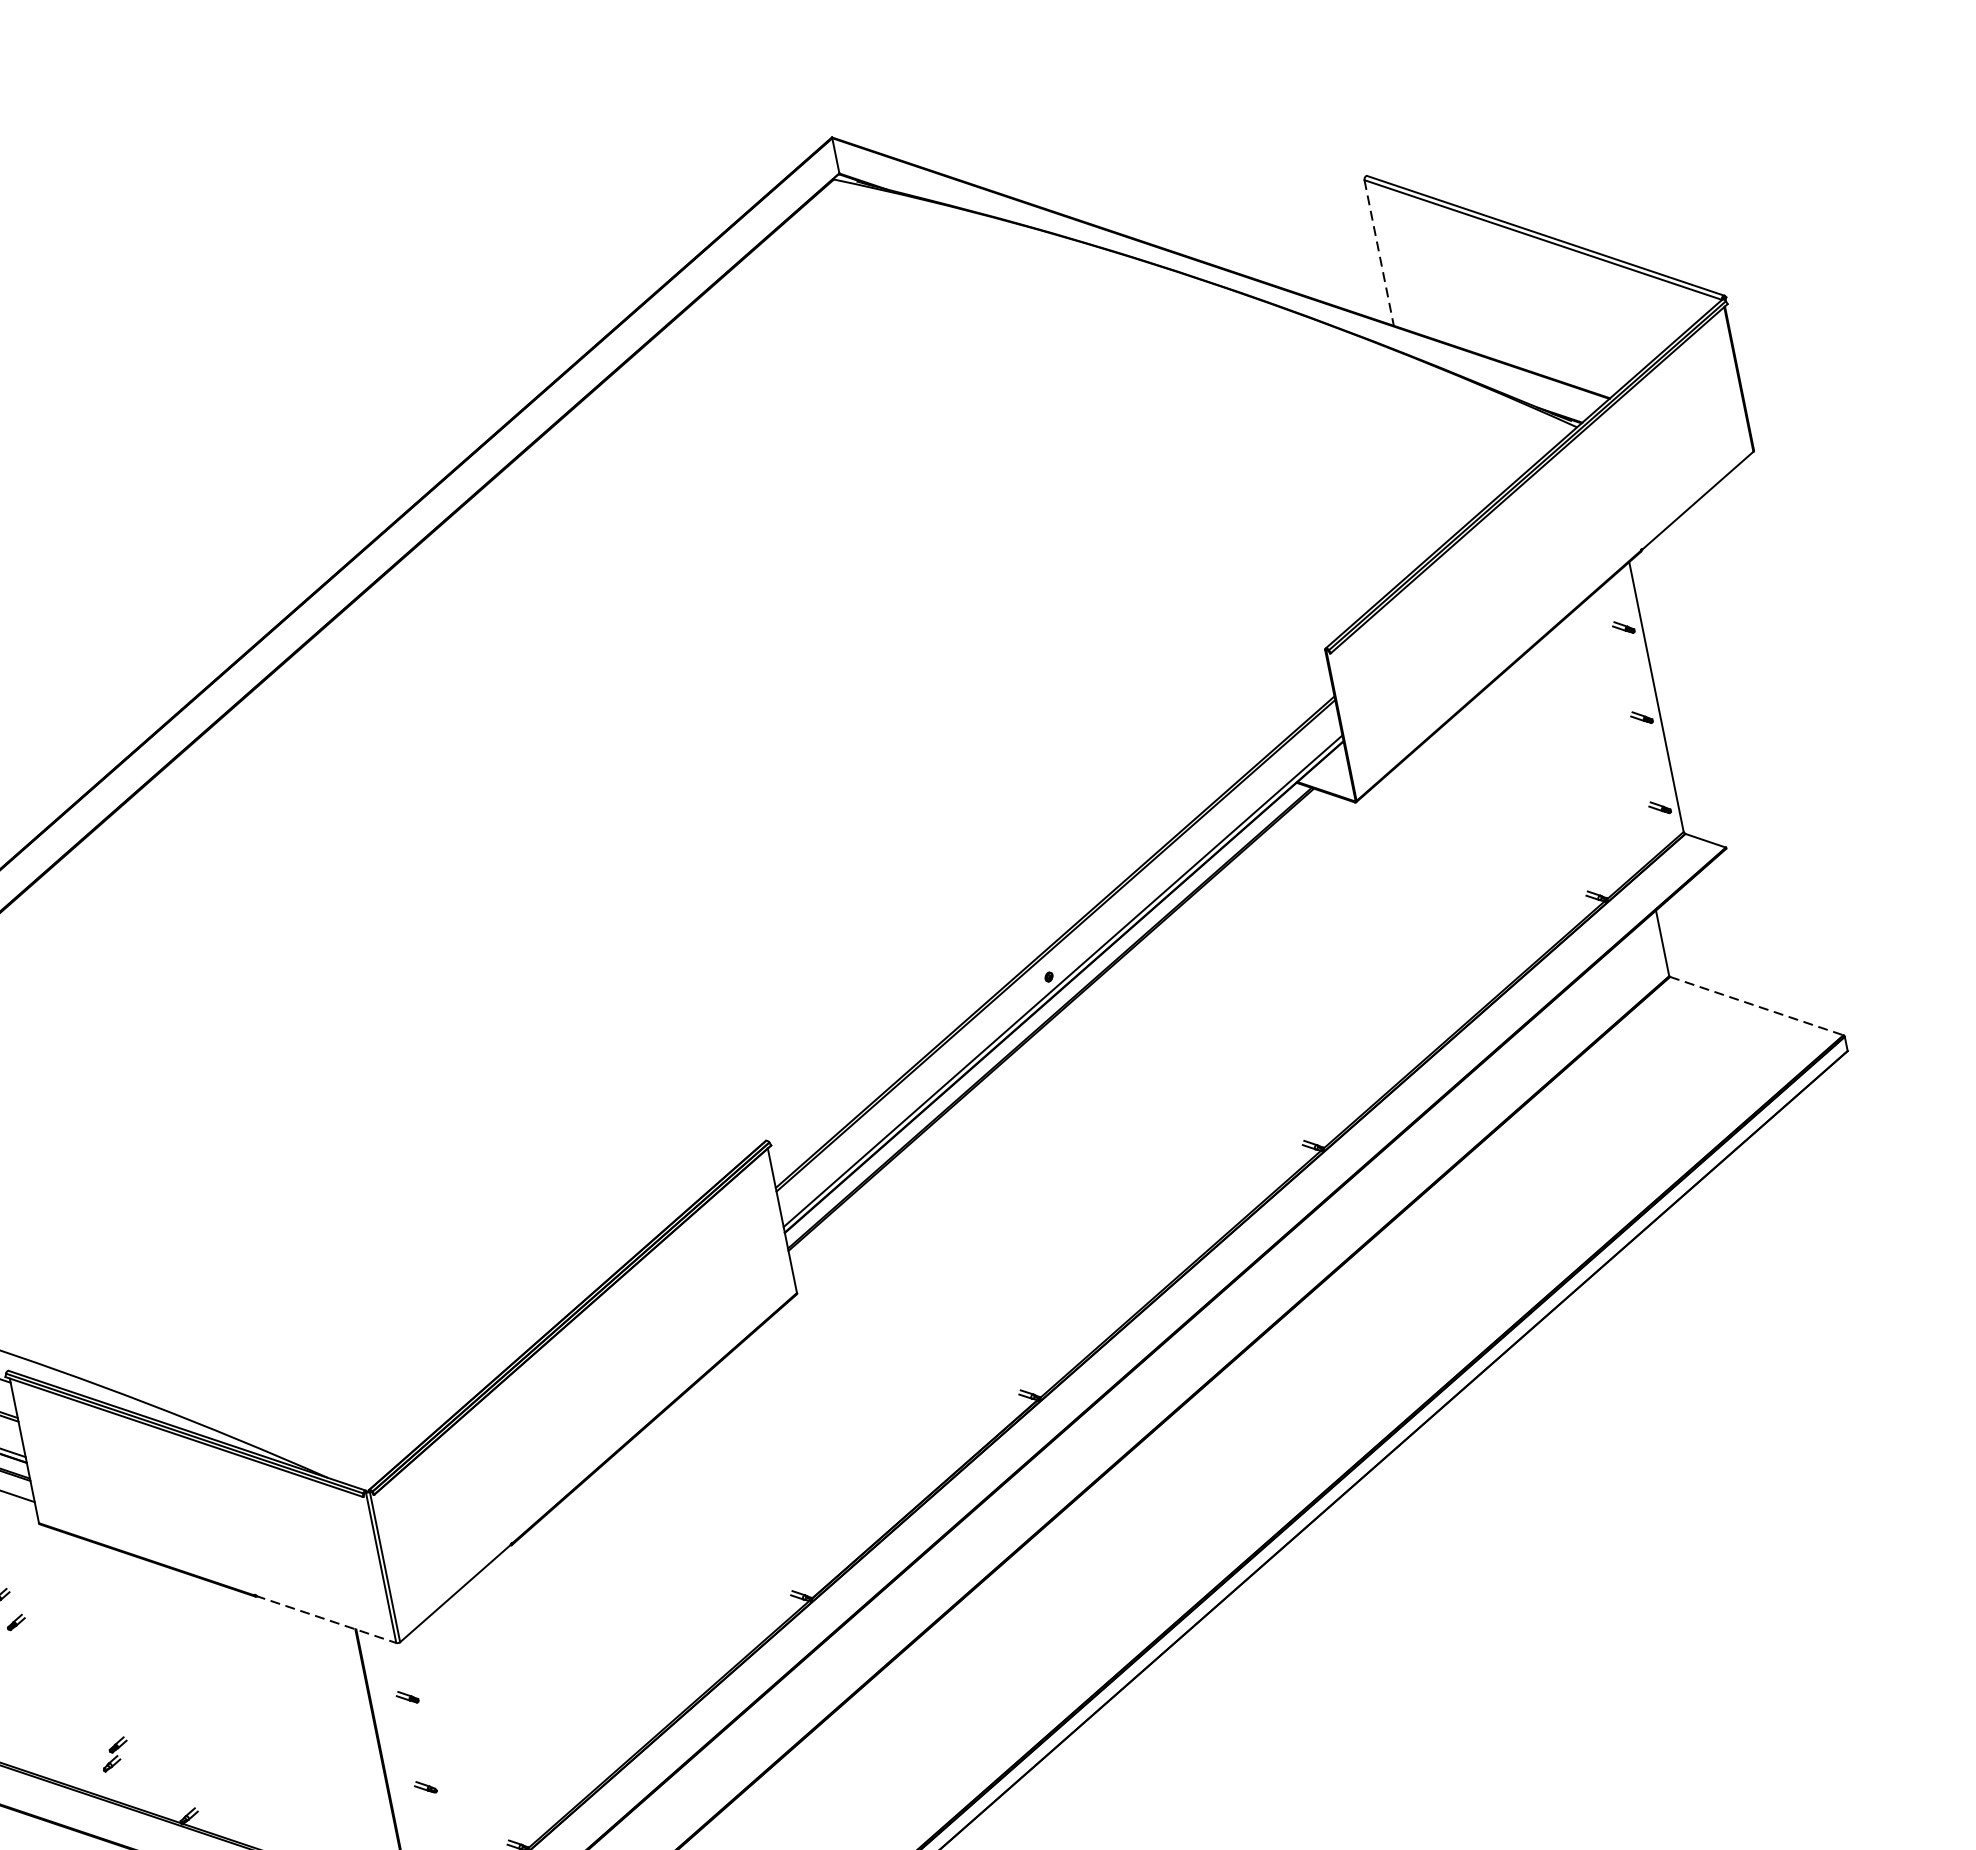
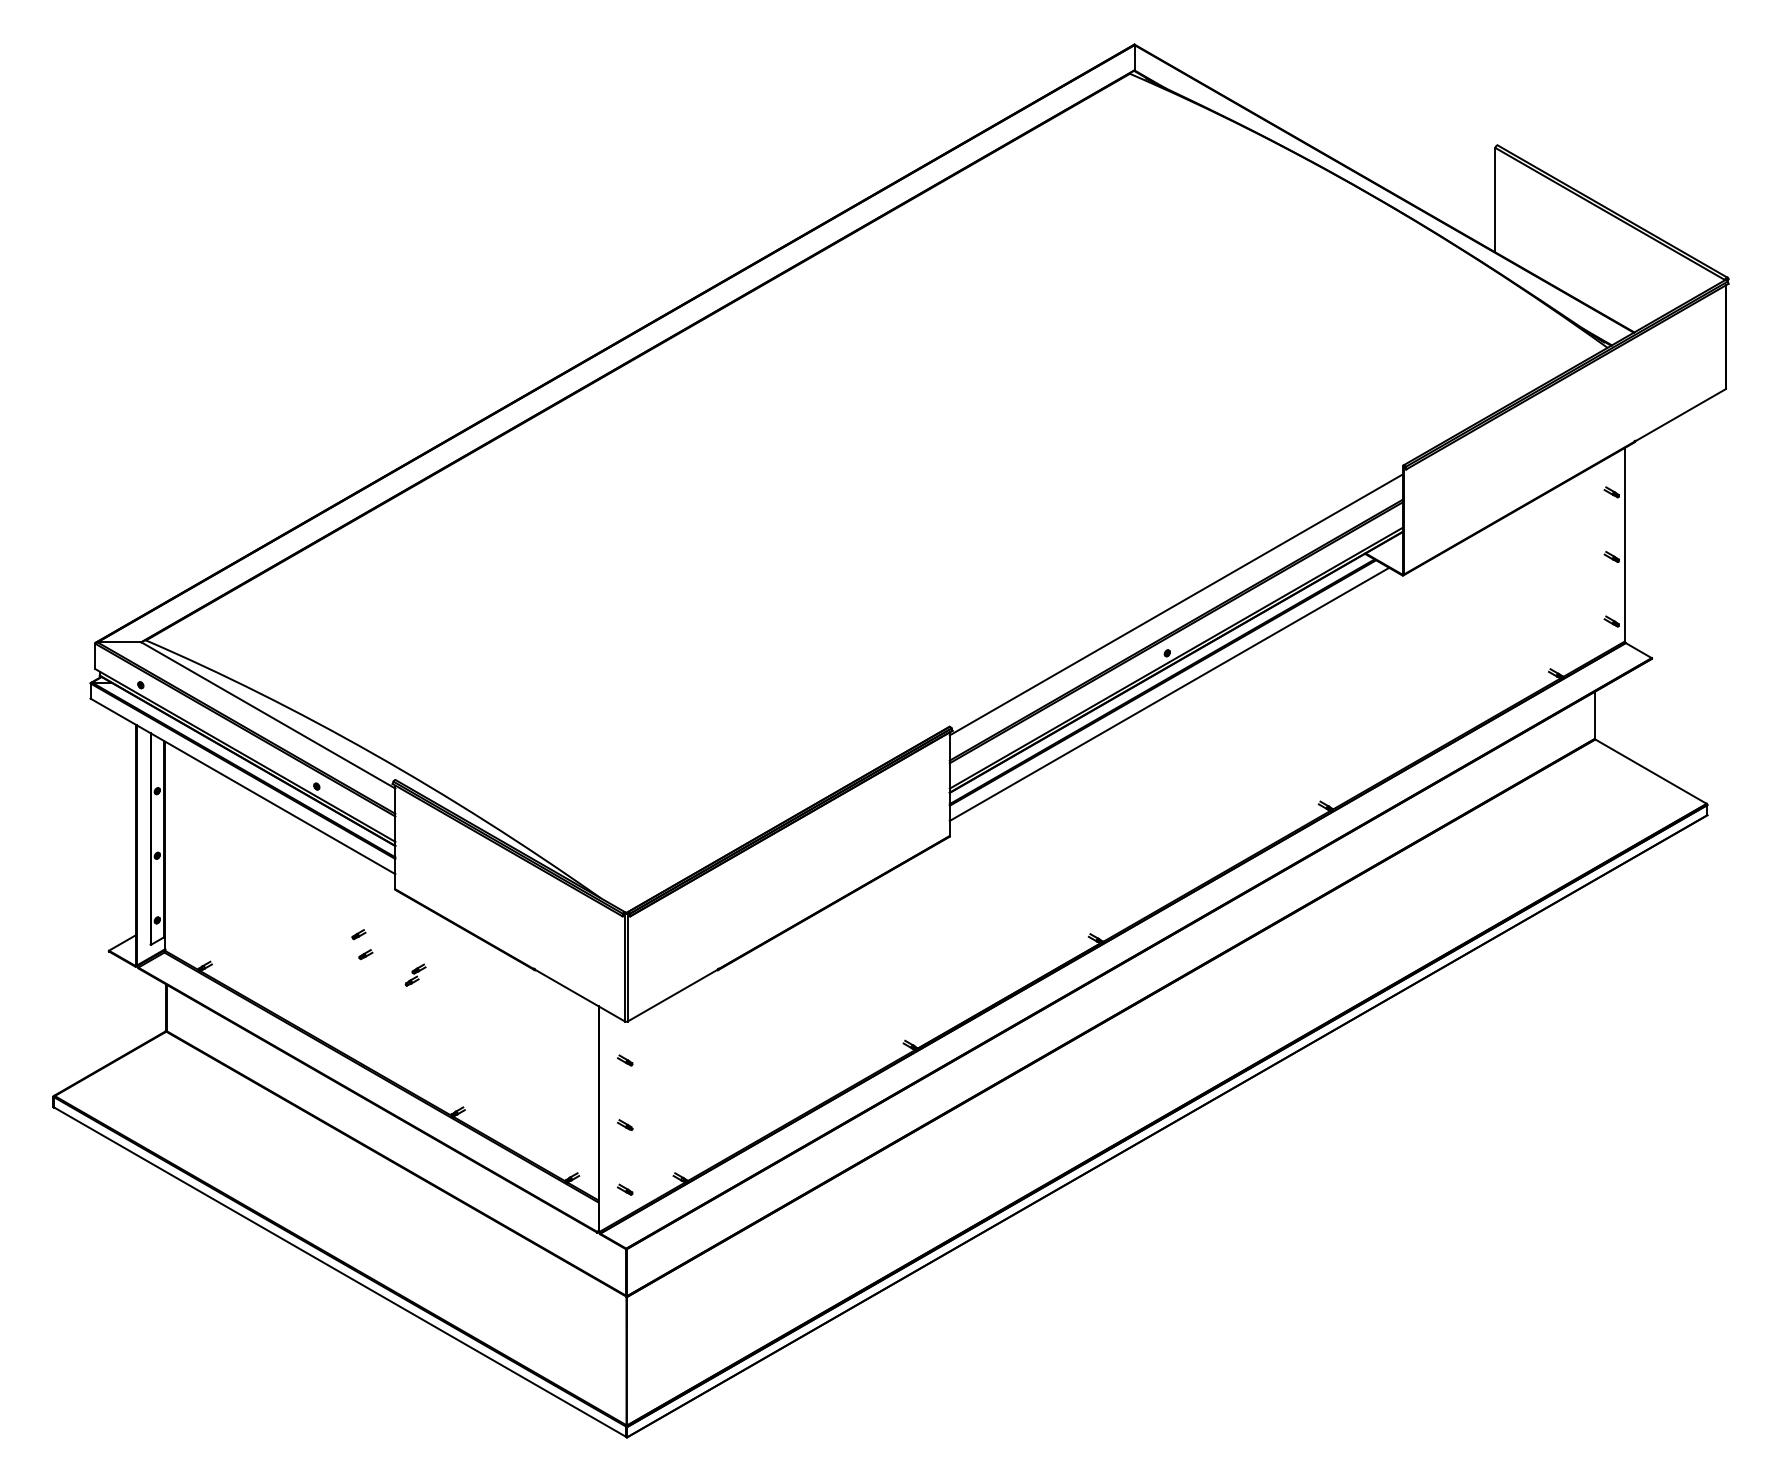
line: (1379, 253) -> (1495, 200), dashed -> solid
line: (1048, 906) -> (1176, 604), added
line: (1757, 1005) -> (1651, 771), dashed -> solid
line: (1063, 1032) -> (1169, 693), added
line: (326, 1619) -> (580, 995), dashed -> solid
part: (114, 1753) -> (415, 974), moved

